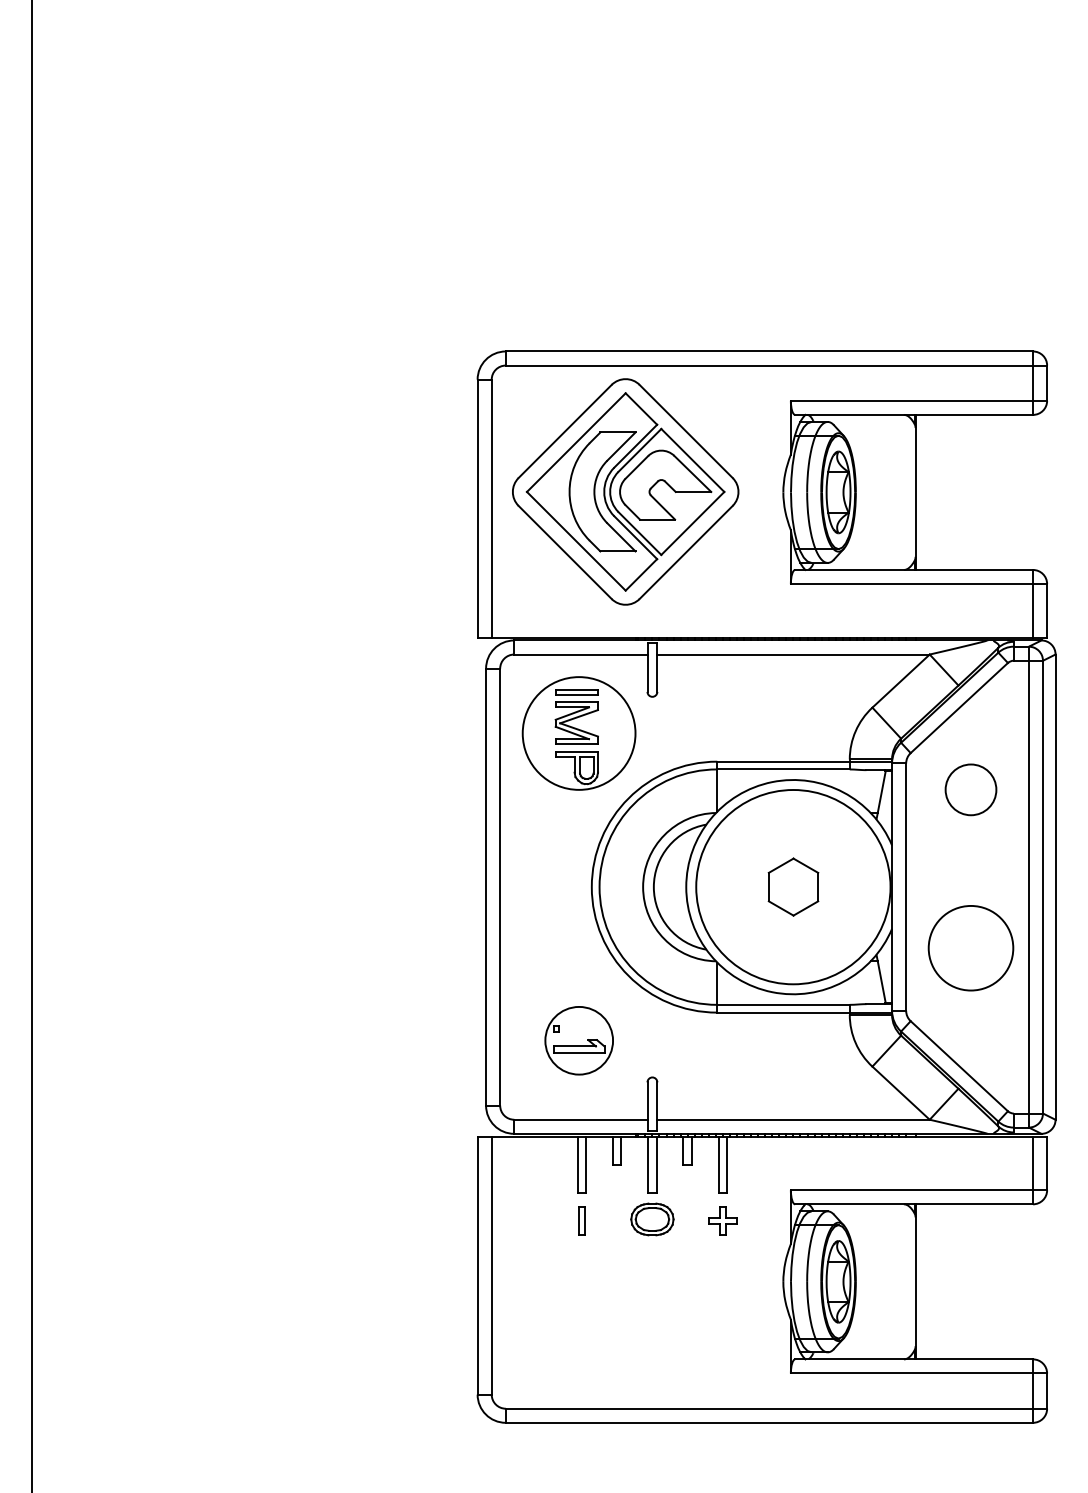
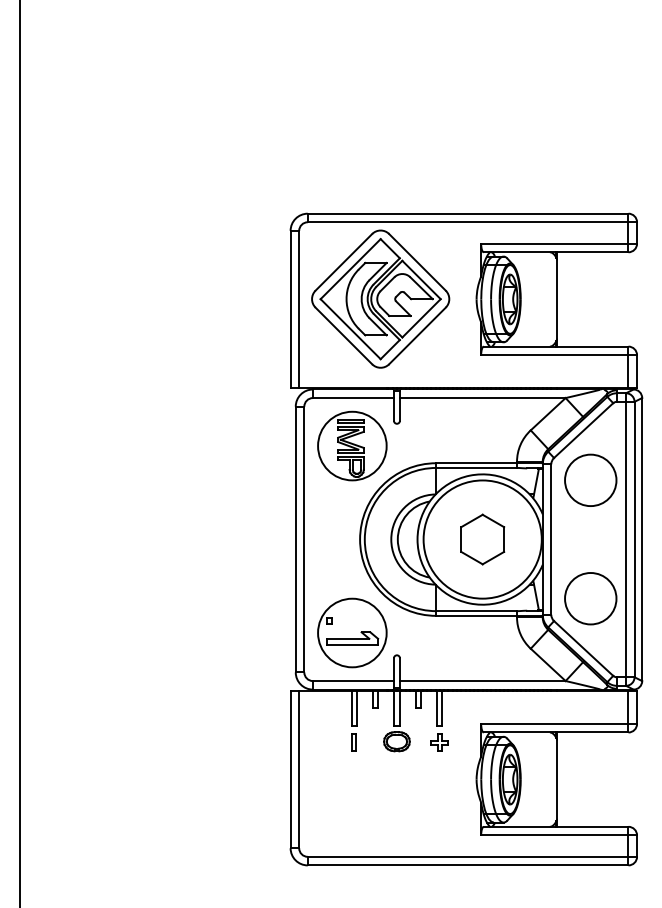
circle: (970, 790) -> (590, 480), size x1.67
part: (793, 887) -> (482, 539), size x1.43
circle: (970, 947) -> (590, 598), moved
part: (579, 1039) -> (352, 632), size x1.67

